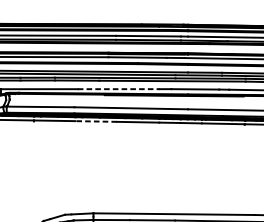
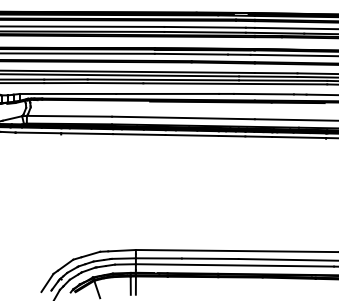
line: (119, 88) -> (168, 93), dashed -> solid
line: (95, 121) -> (138, 134), dashed -> solid

